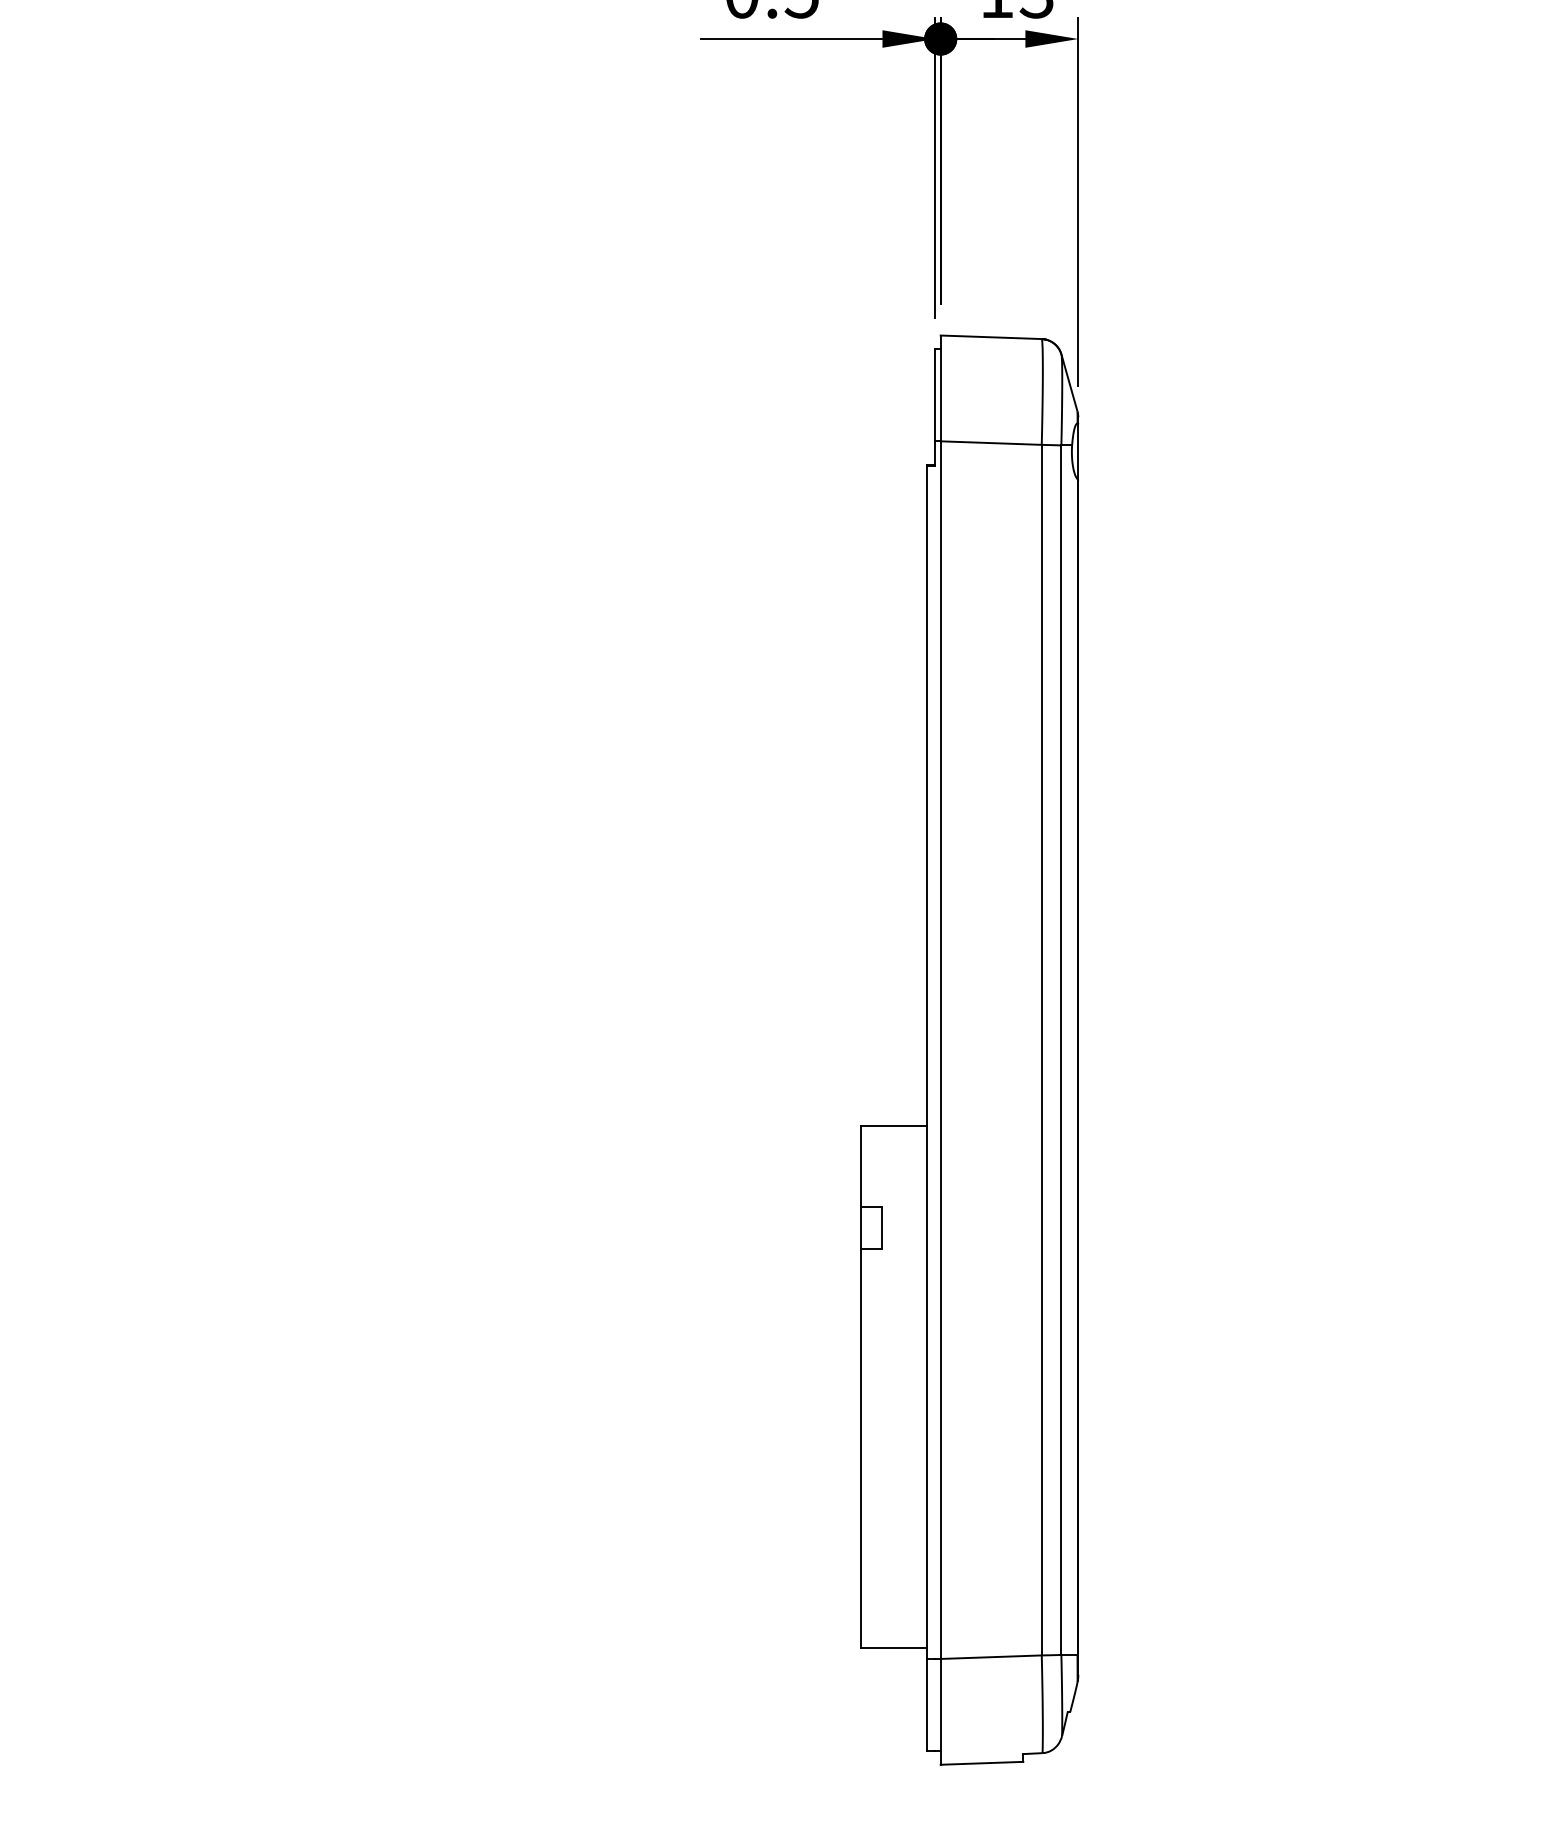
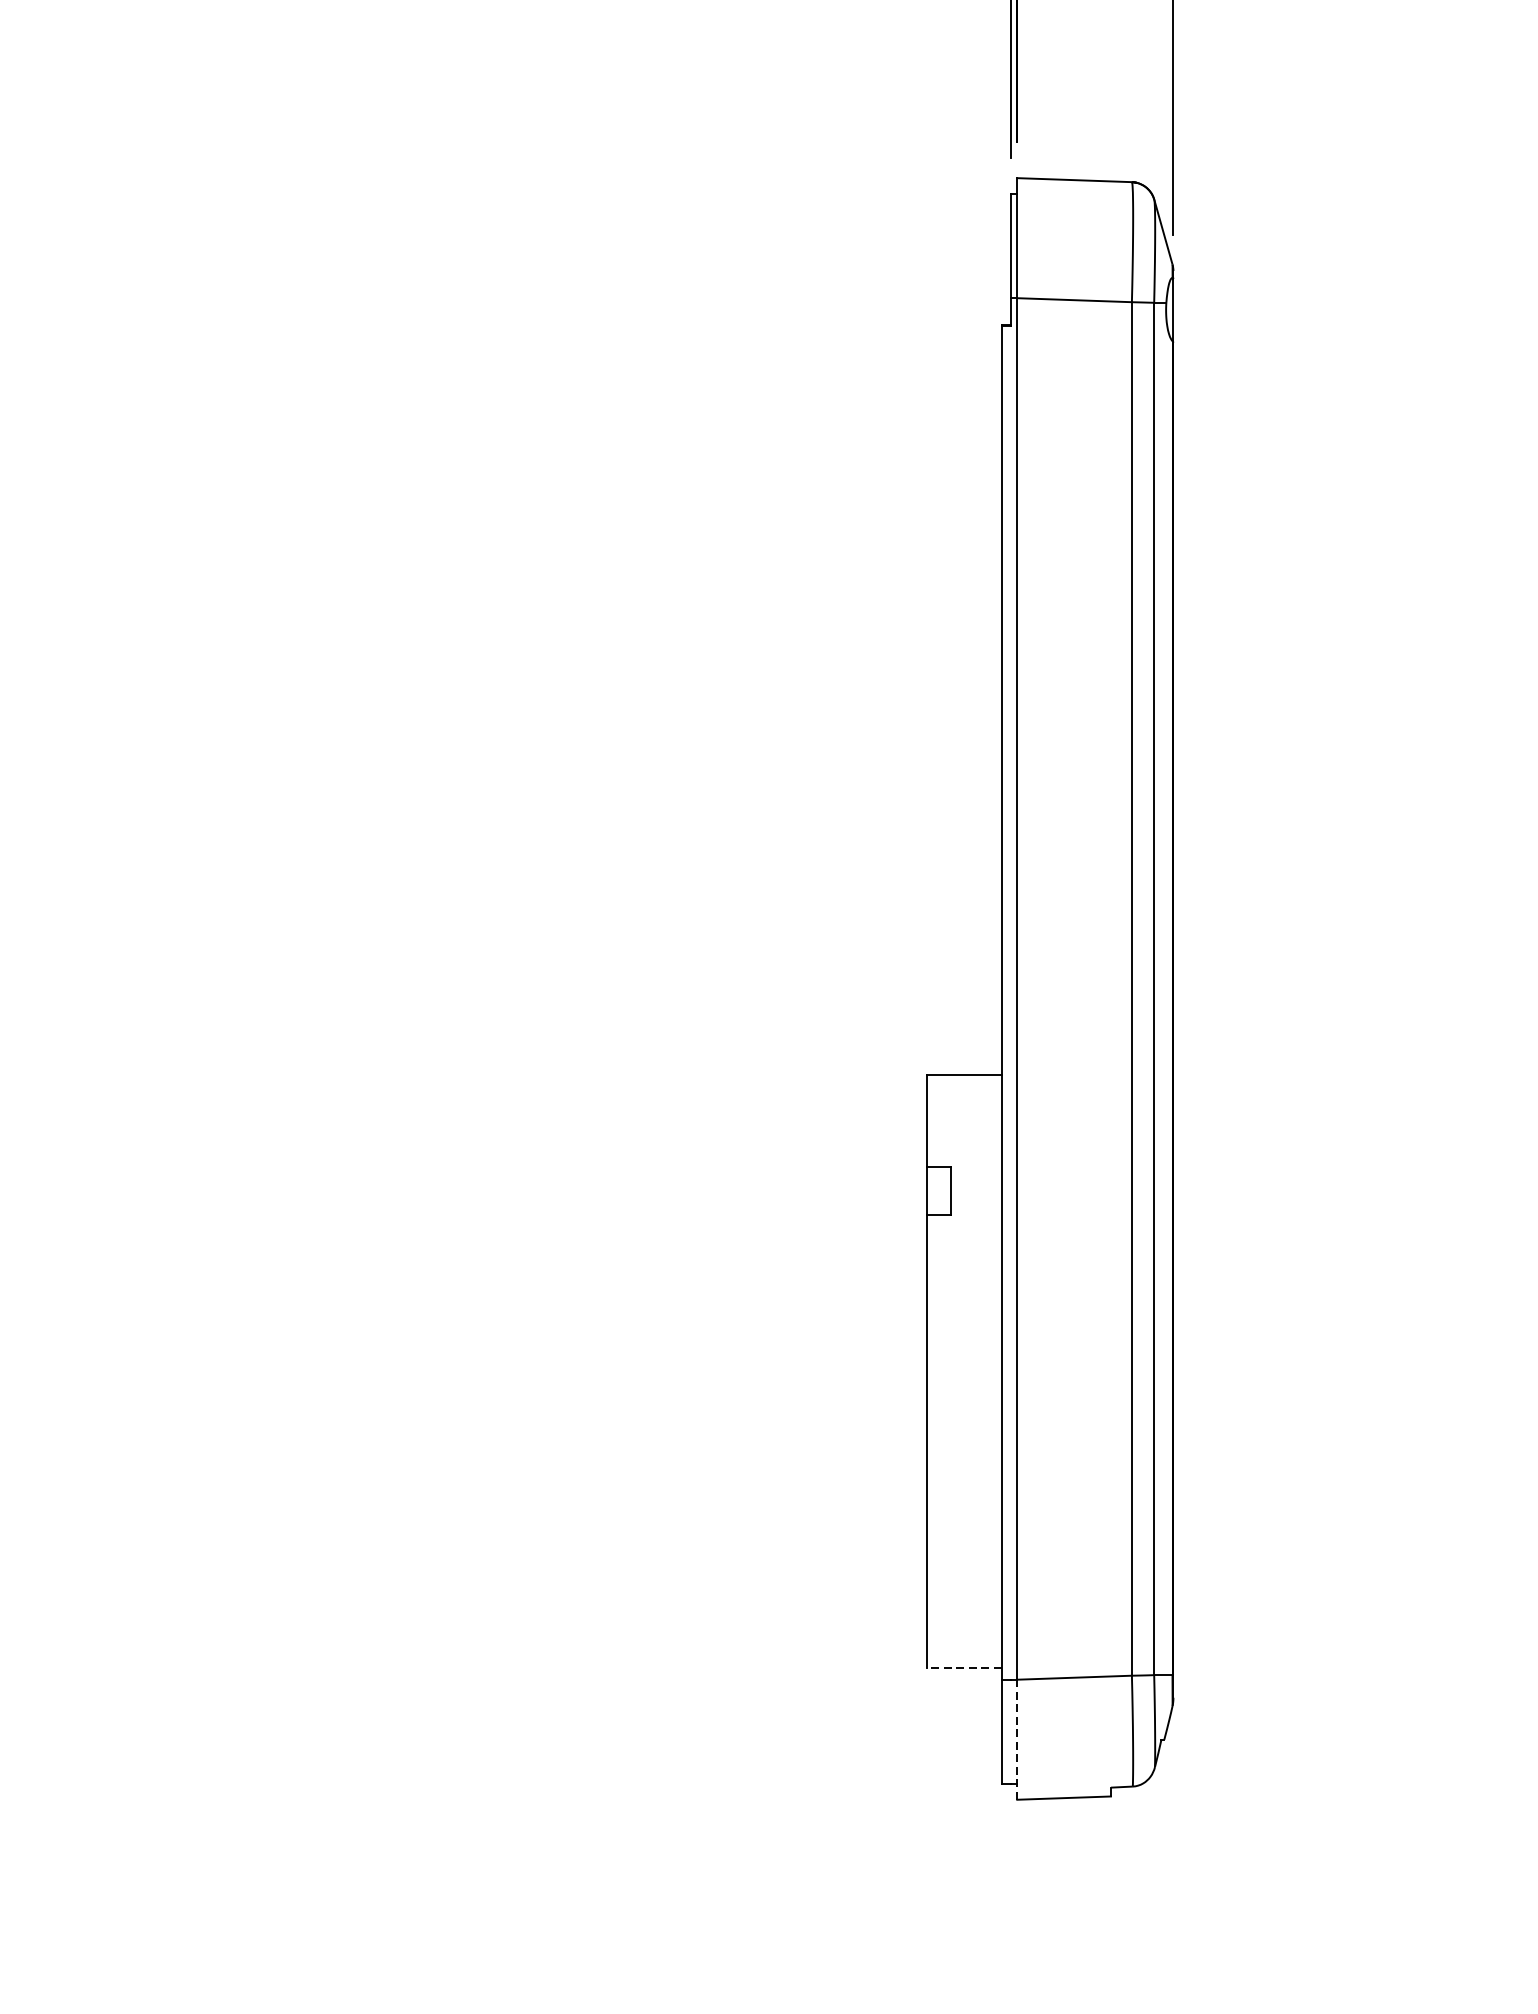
line: (894, 1648) -> (964, 1667), solid -> dashed
line: (940, 1711) -> (1017, 1739), solid -> dashed

